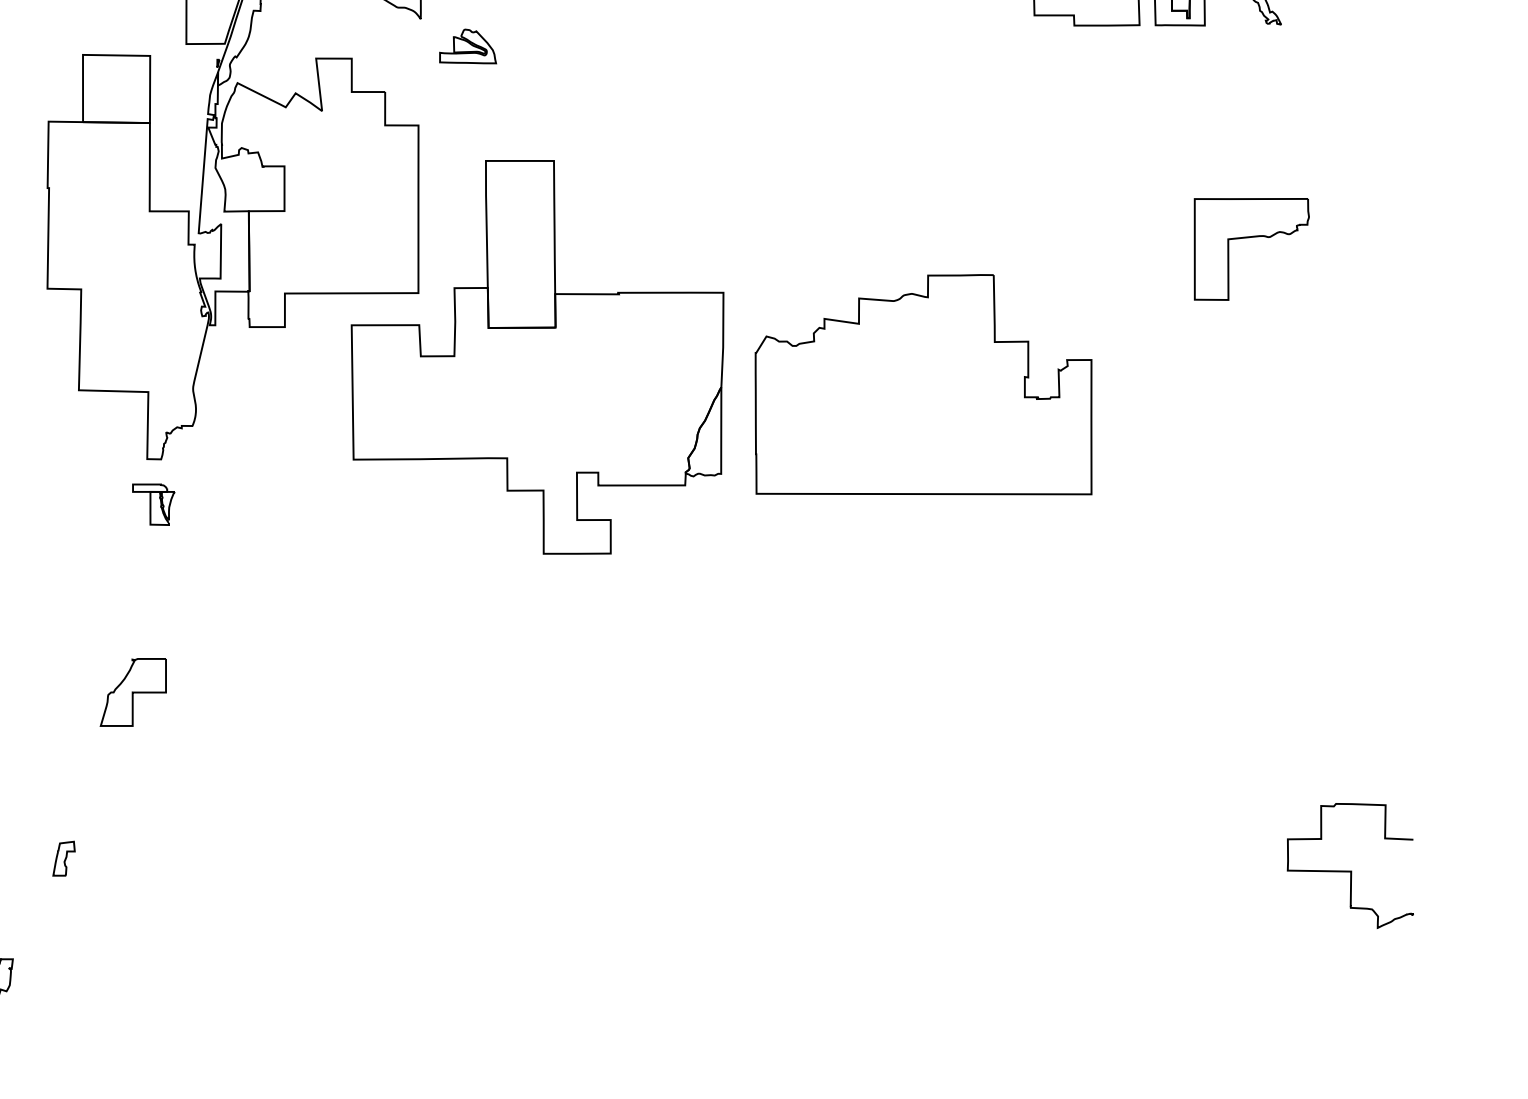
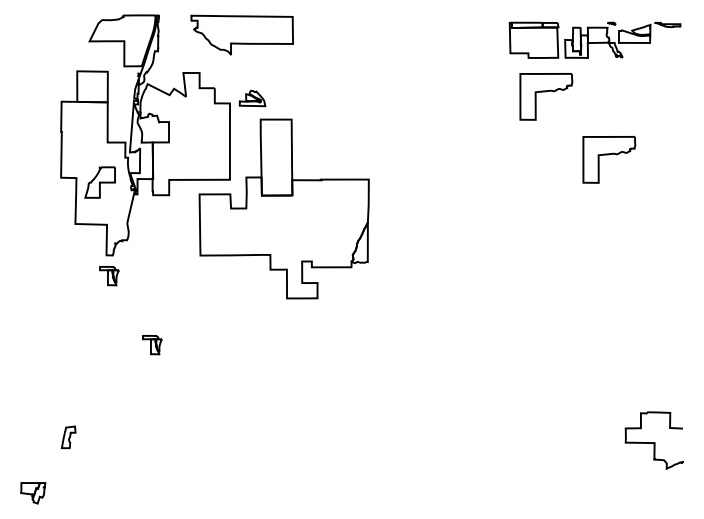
part: (467, 46) -> (252, 98), moved
part: (1113, 110) -> (546, 96), added
part: (922, 384) -> (459, 221), removed
part: (248, 657) -> (152, 345), added
part: (131, 692) -> (99, 182), moved
part: (63, 857) -> (68, 436), size x1.4

